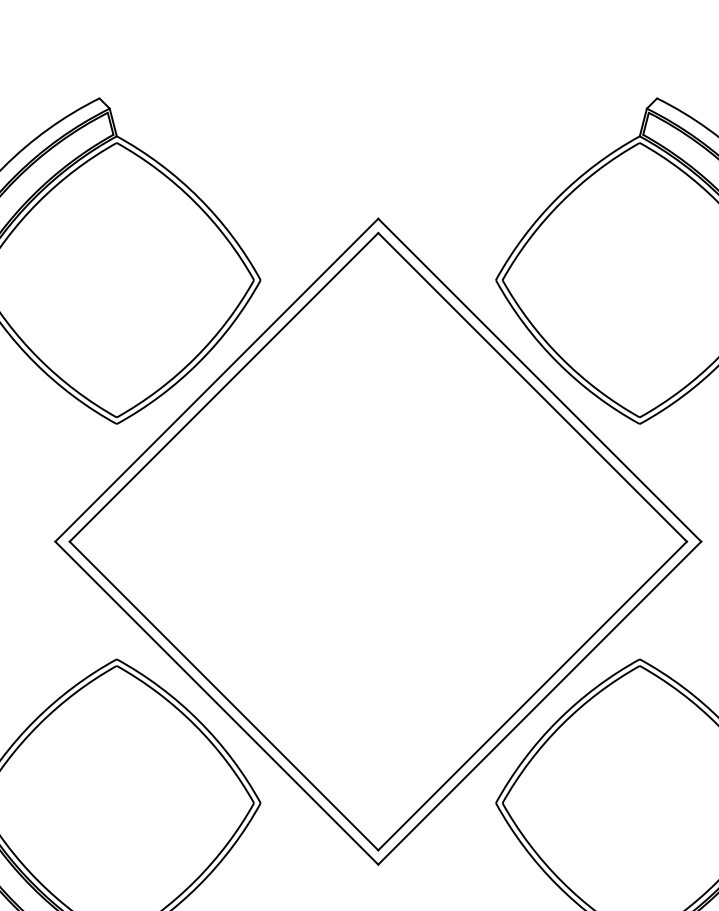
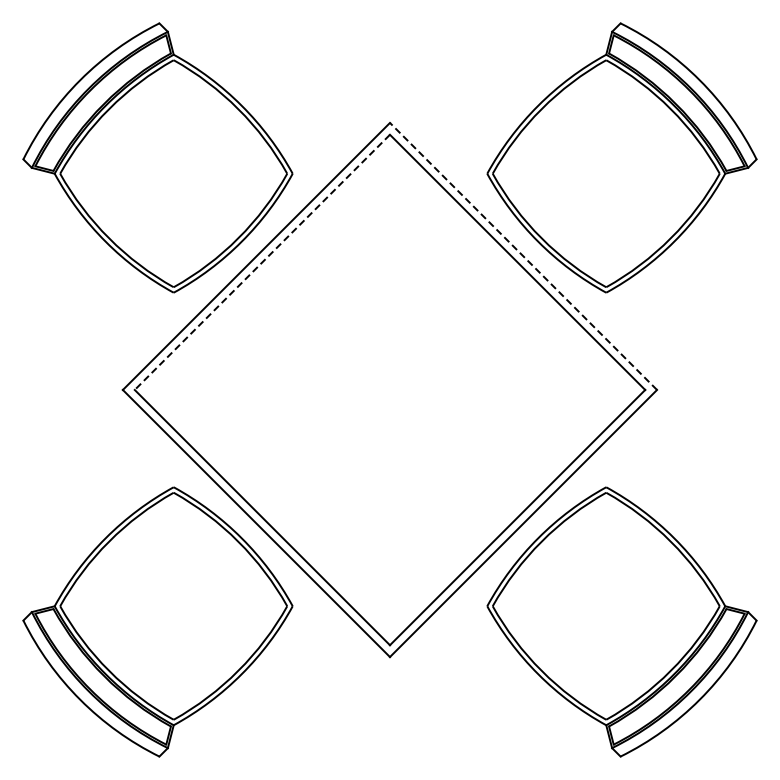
line: (539, 380) -> (523, 256), solid -> dashed
line: (224, 387) -> (262, 262), solid -> dashed

